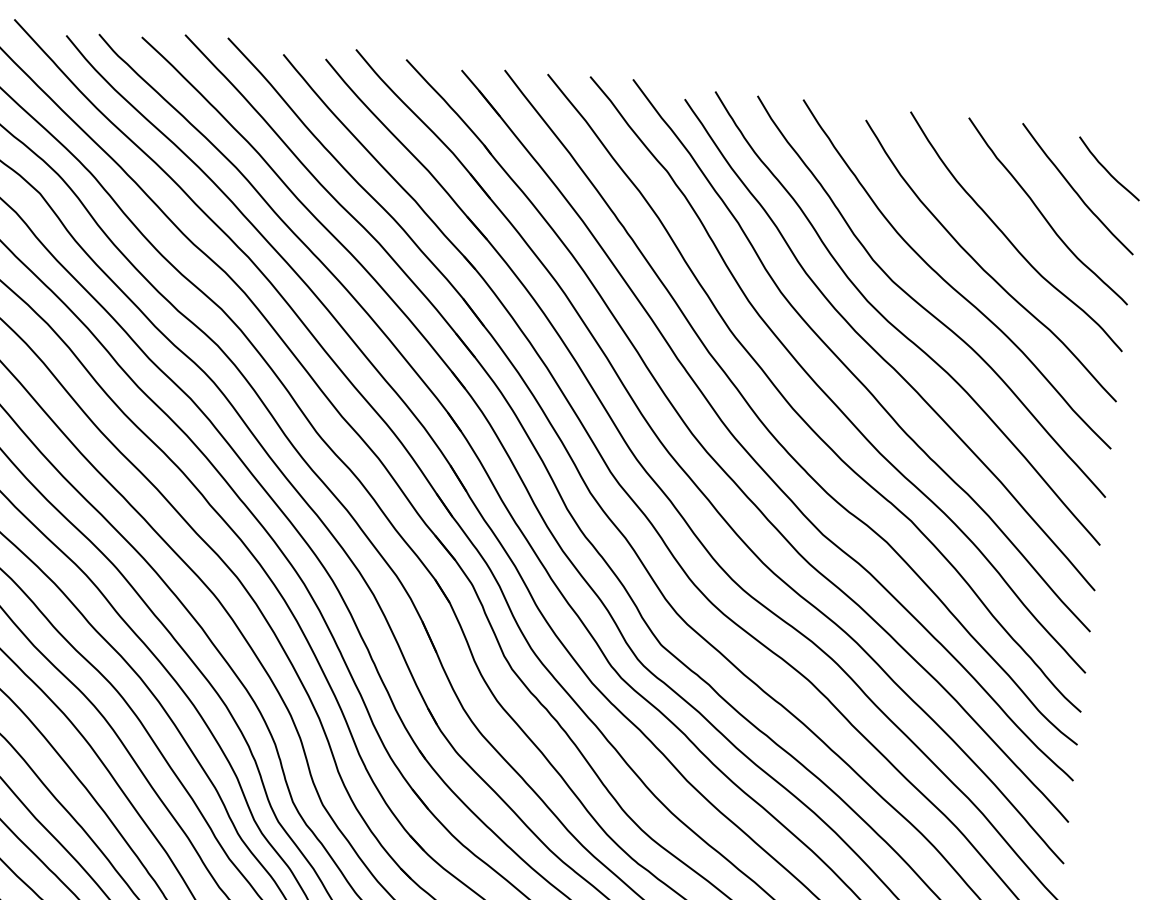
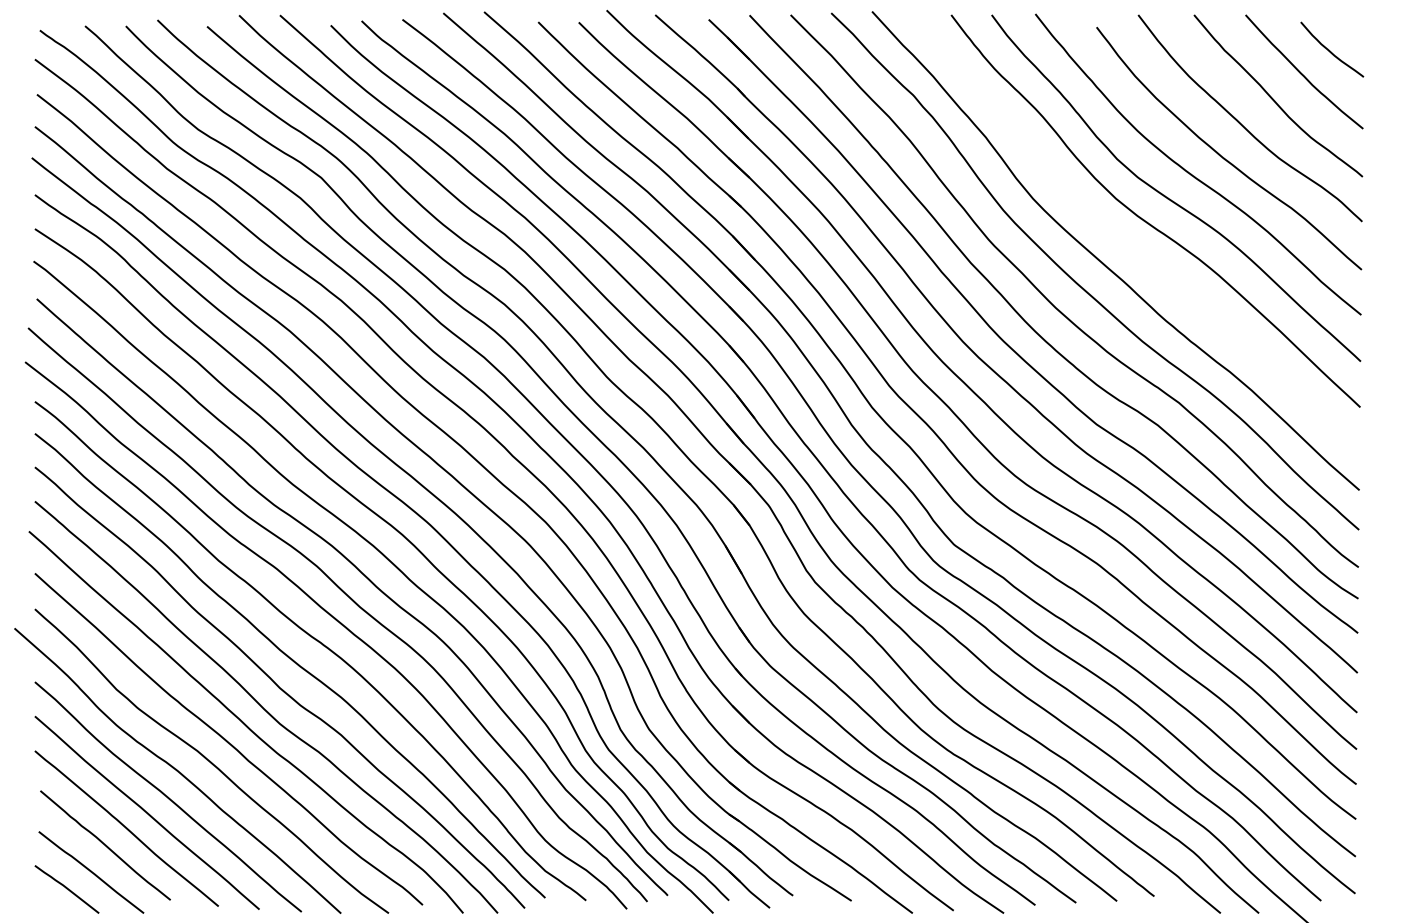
curve: (882, 356) -> (1135, 249), removed

